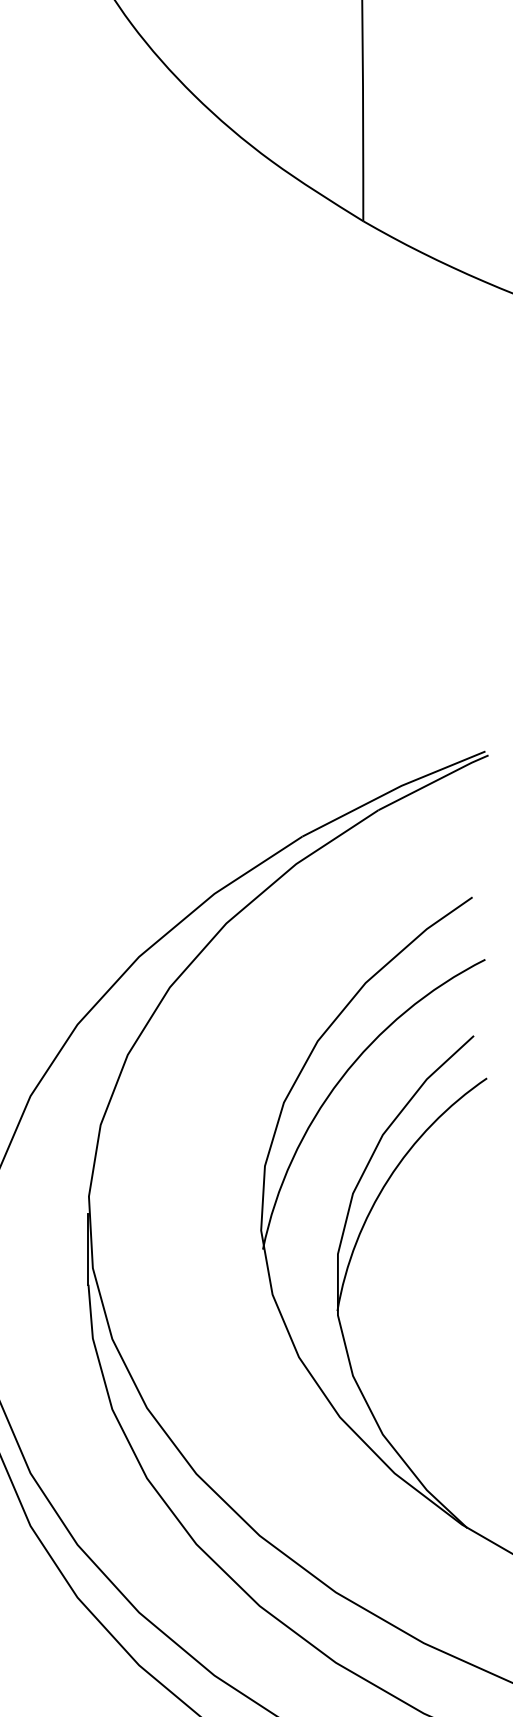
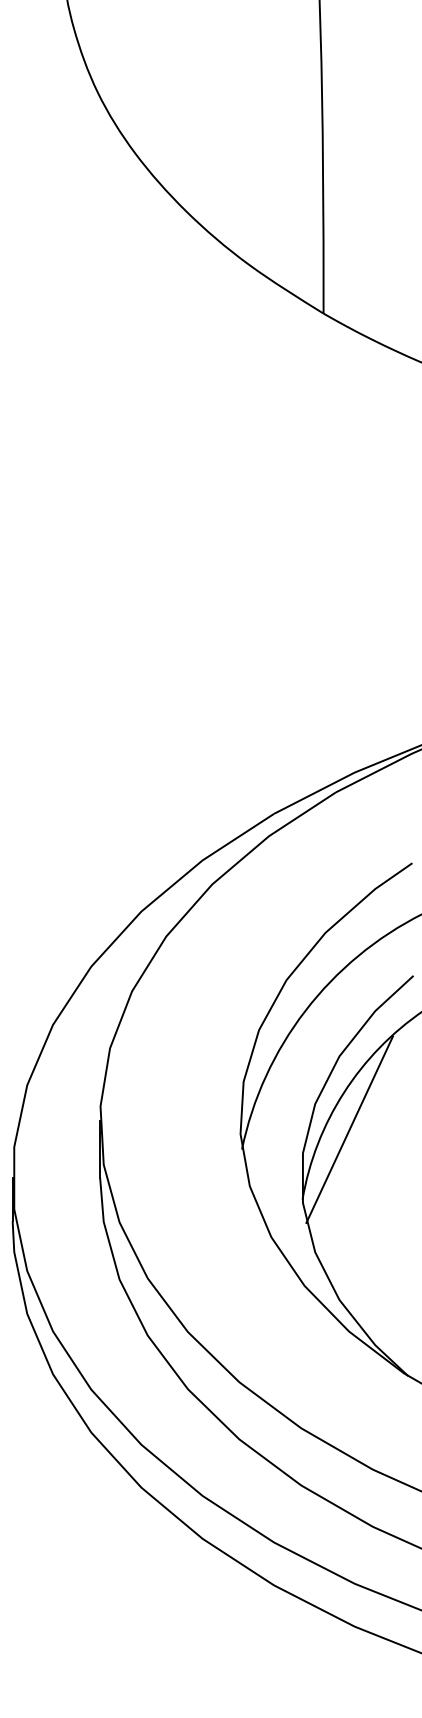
line: (395, 1224) -> (349, 1129), added

